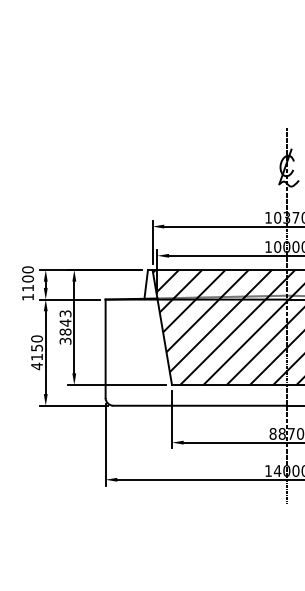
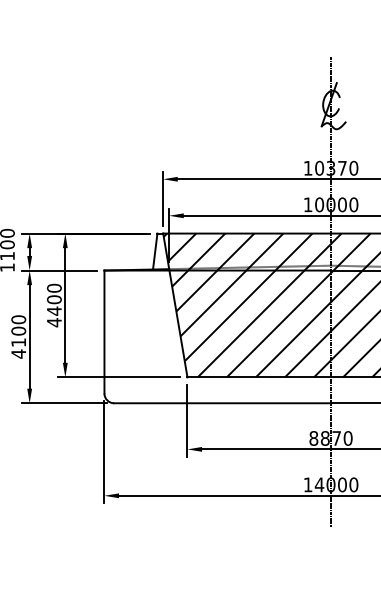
text: (65, 327) -> (54, 305), 3843 -> 4400
text: (36, 347) -> (18, 330), 4150 -> 4100

